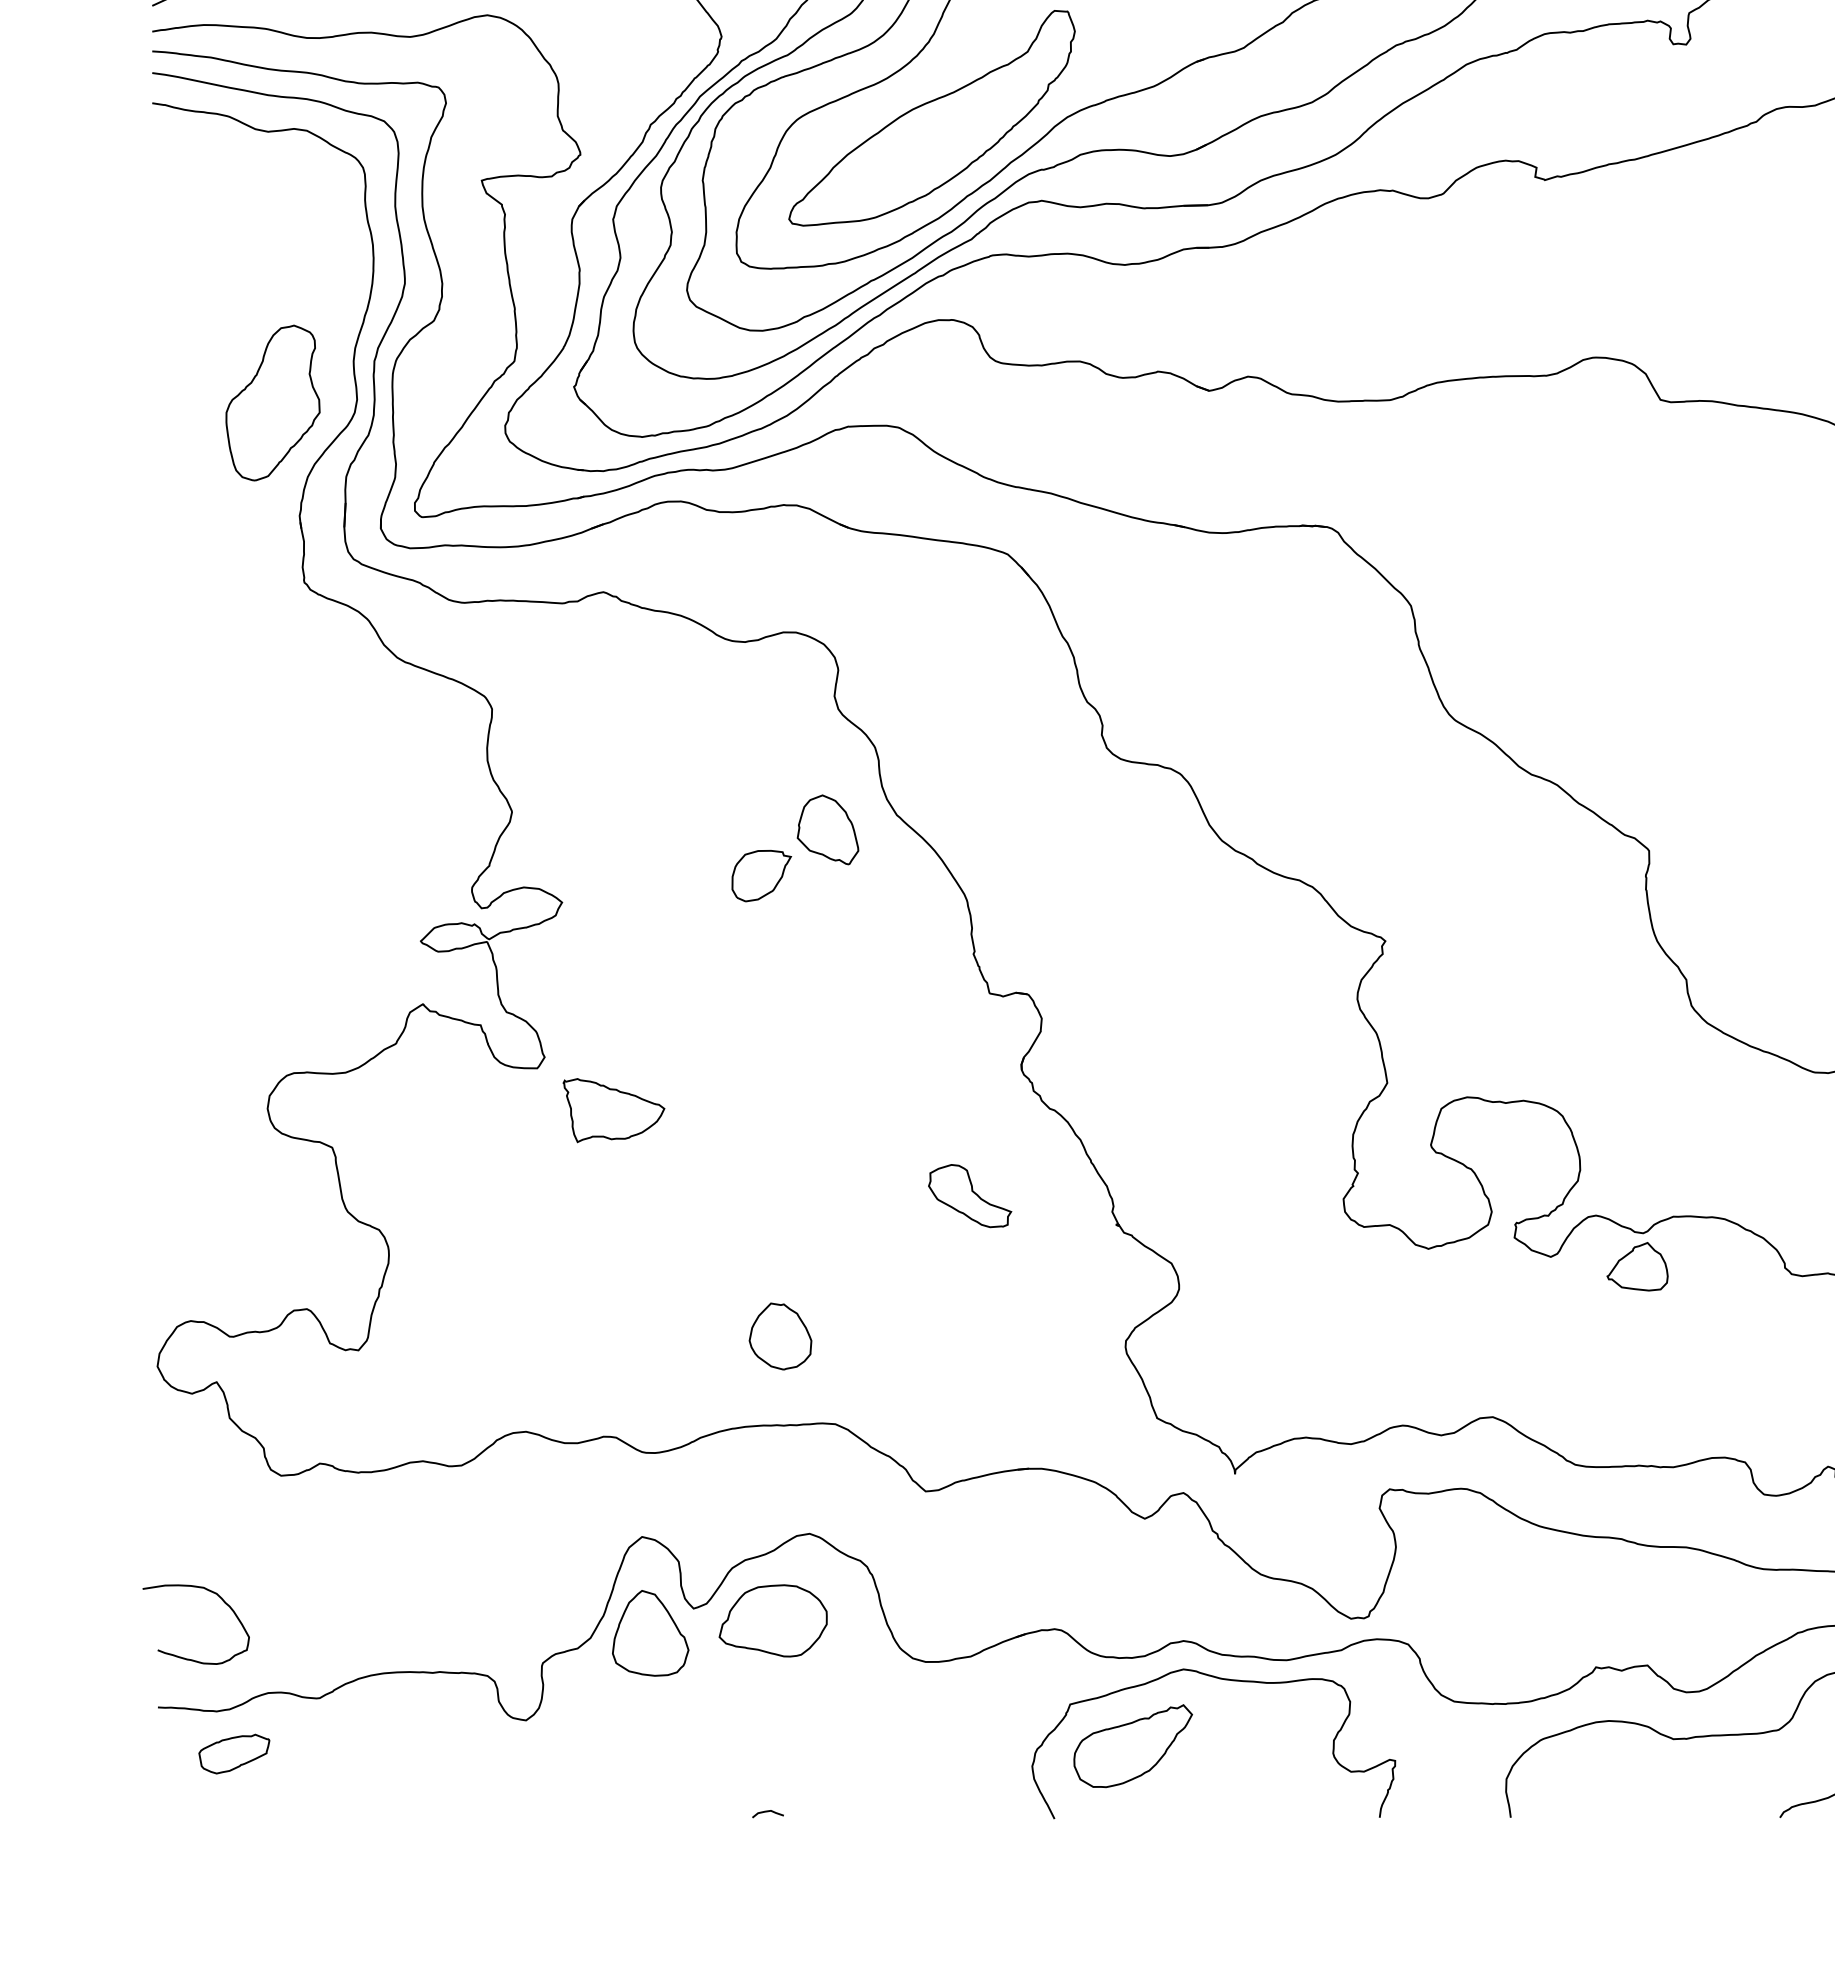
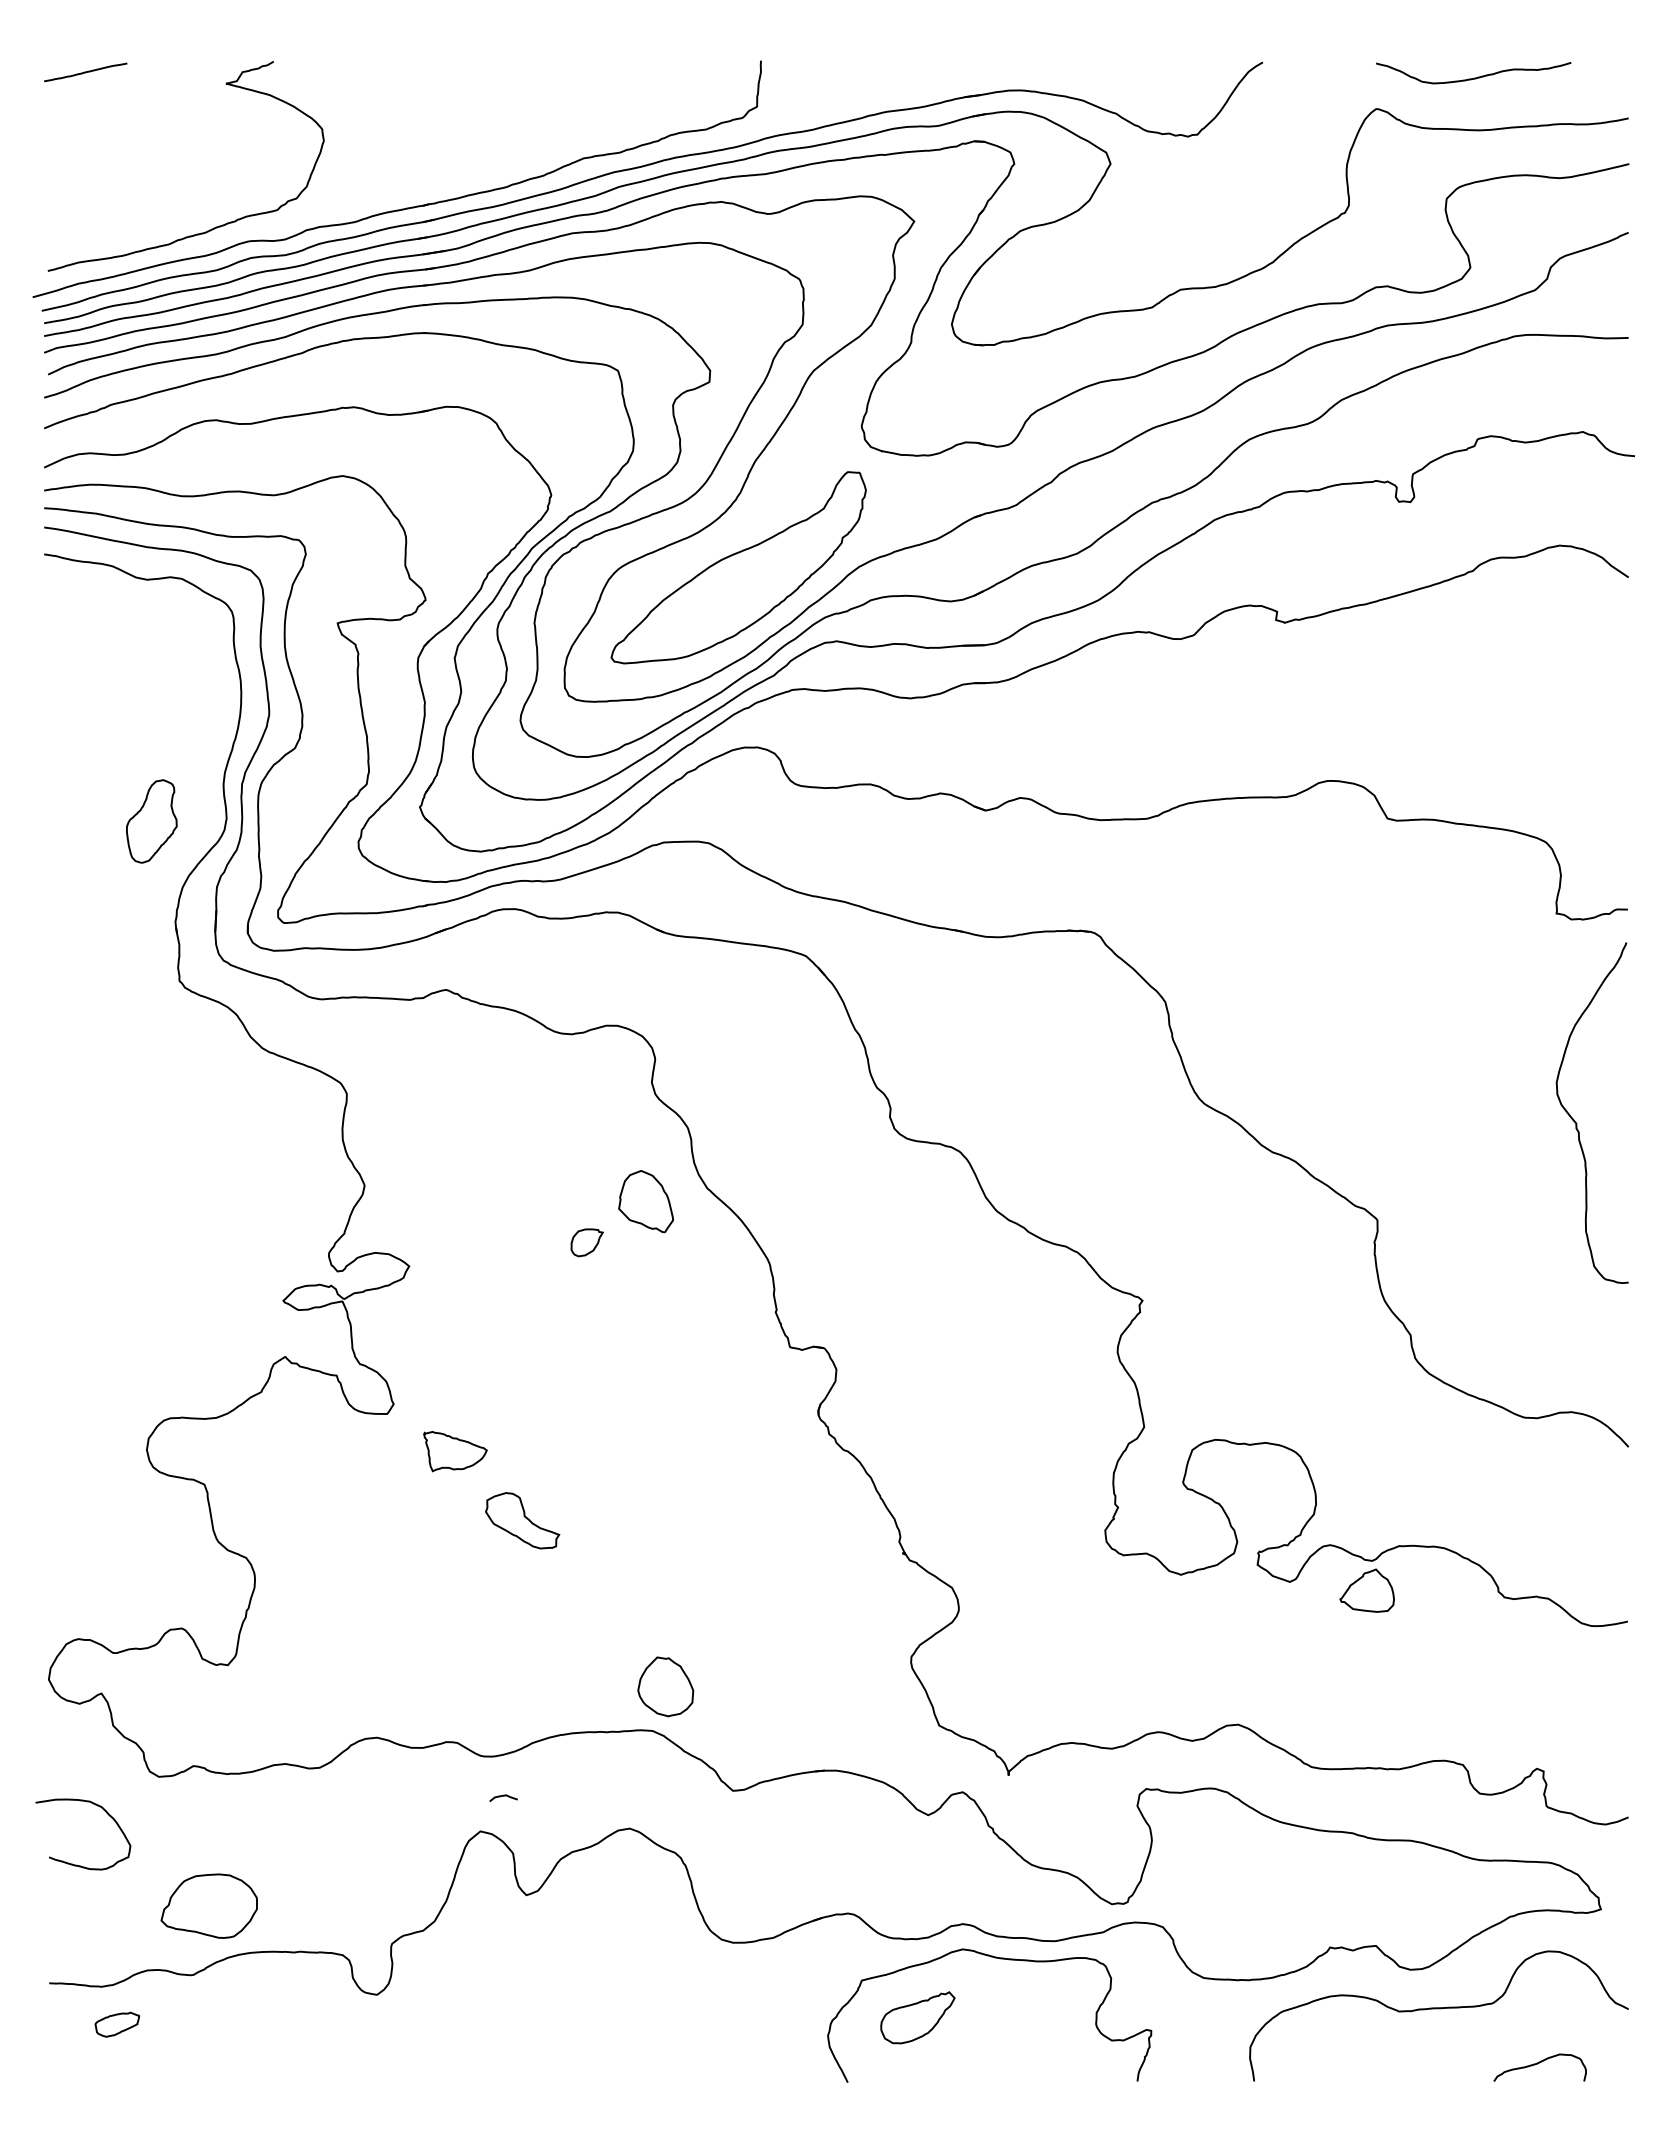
part: (272, 403) -> (151, 821), size x0.6
part: (762, 875) -> (587, 1242), size x0.6
part: (614, 1110) -> (455, 1451), size x0.7
part: (969, 1195) -> (522, 1520), moved
part: (780, 1336) -> (665, 1686), moved
part: (772, 1620) -> (208, 1905), moved
part: (649, 1632) -> (487, 1916), removed
curve: (188, 1658) -> (76, 1864), moved
part: (1132, 1745) -> (917, 2017), size x0.7
part: (234, 1753) -> (117, 2024), size x0.7
curve: (767, 1812) -> (503, 1796), moved

